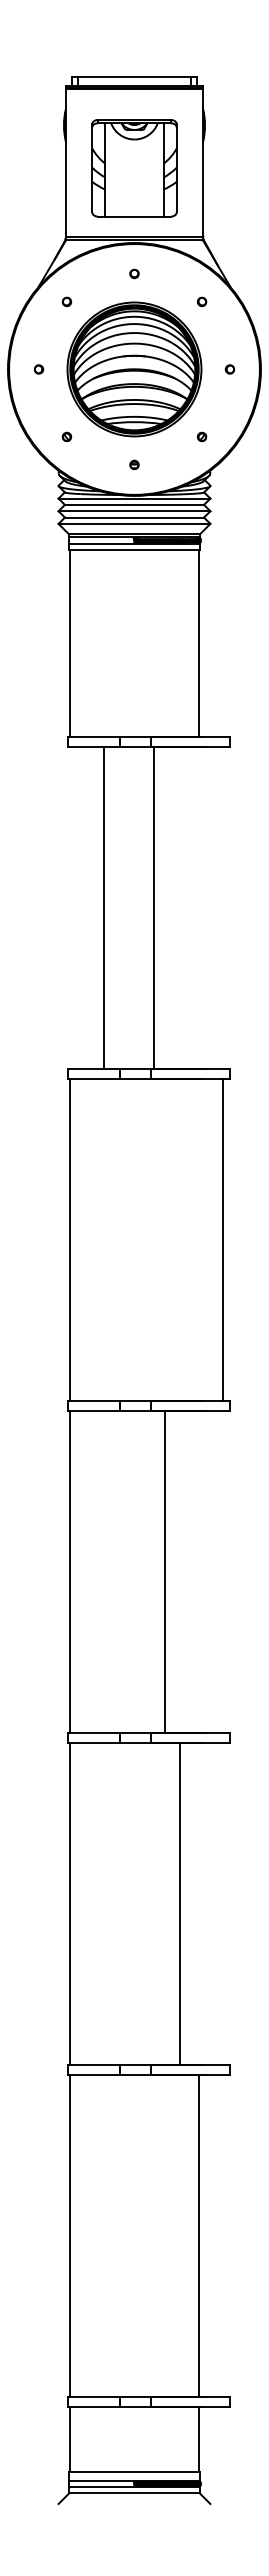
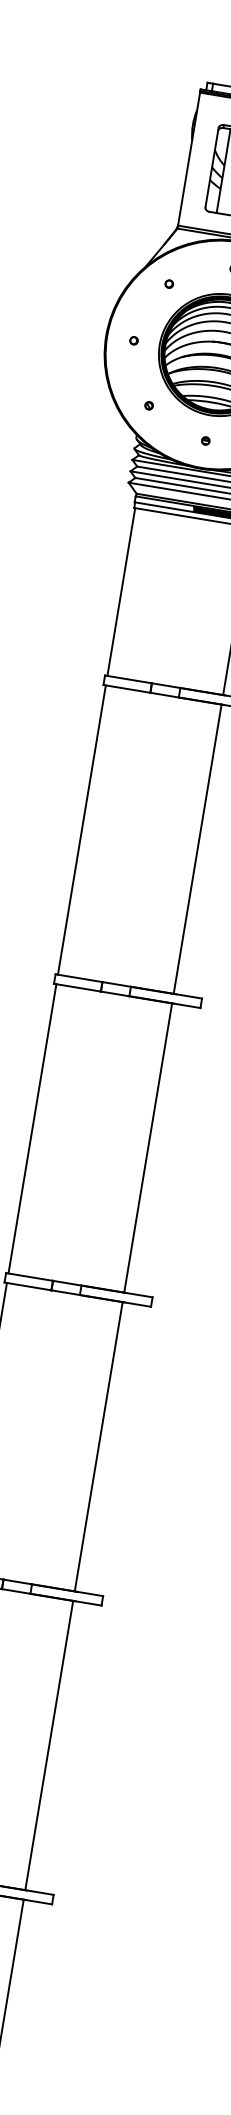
line: (104, 907) -> (82, 829), moved
line: (153, 907) -> (197, 848), moved
line: (222, 1239) -> (147, 1147), moved
line: (164, 1571) -> (98, 1446), moved
line: (179, 1903) -> (49, 1745), moved

